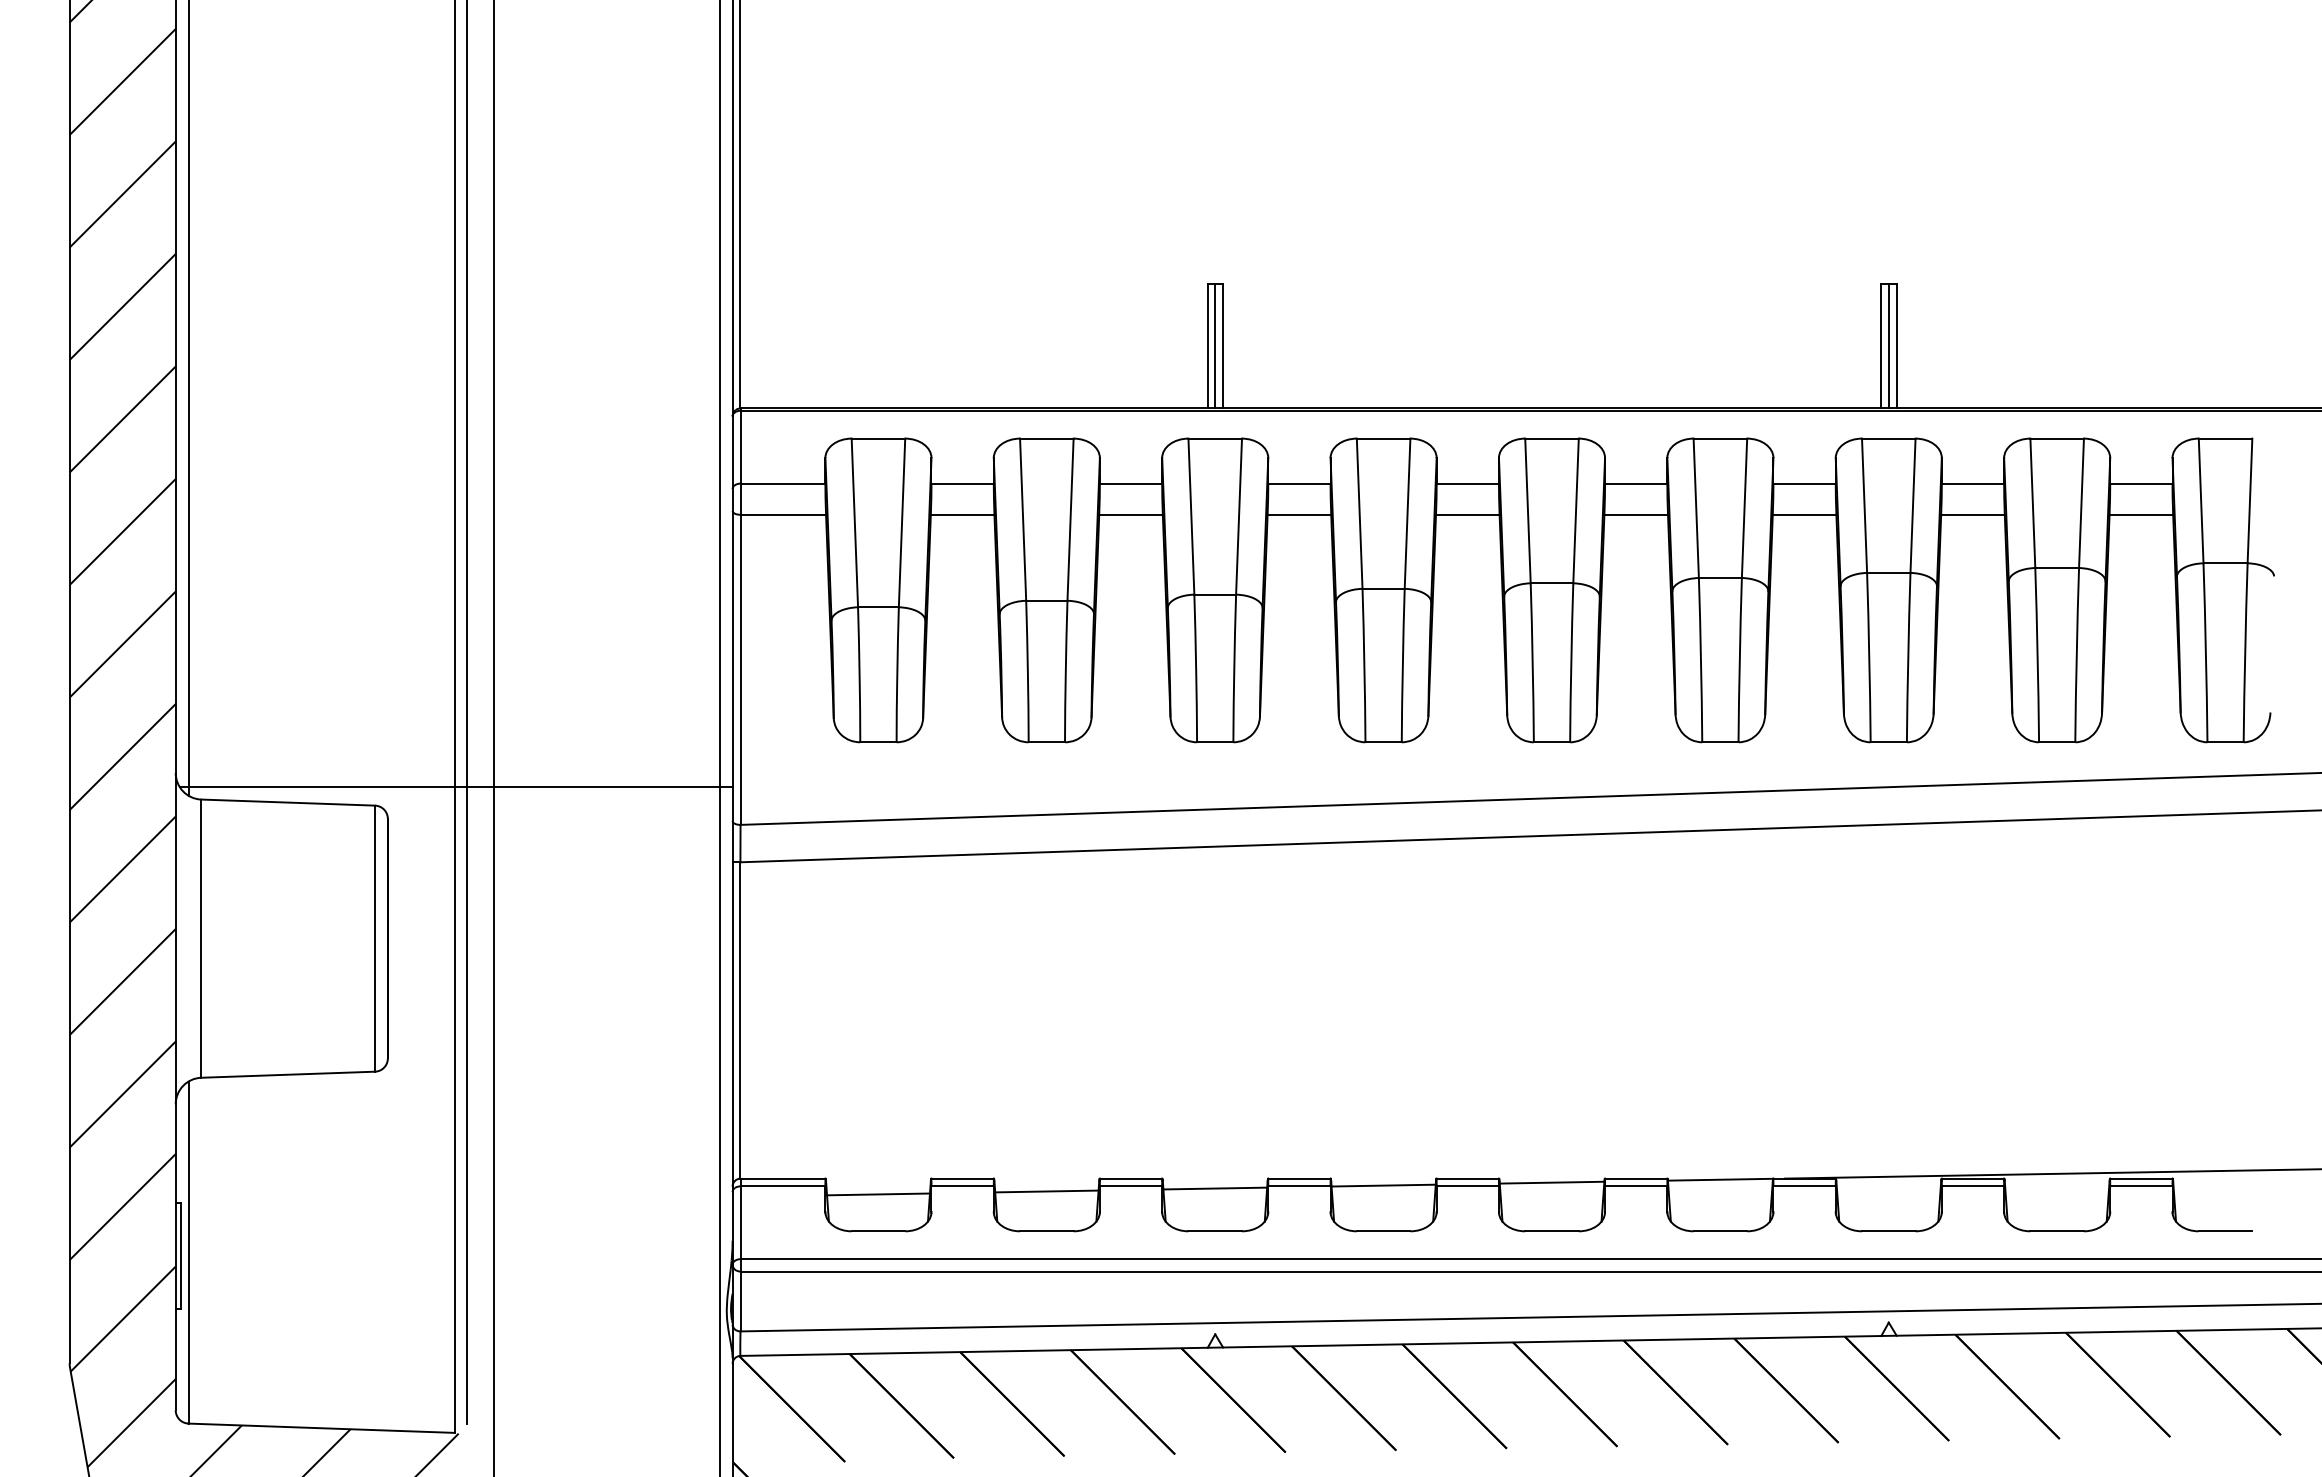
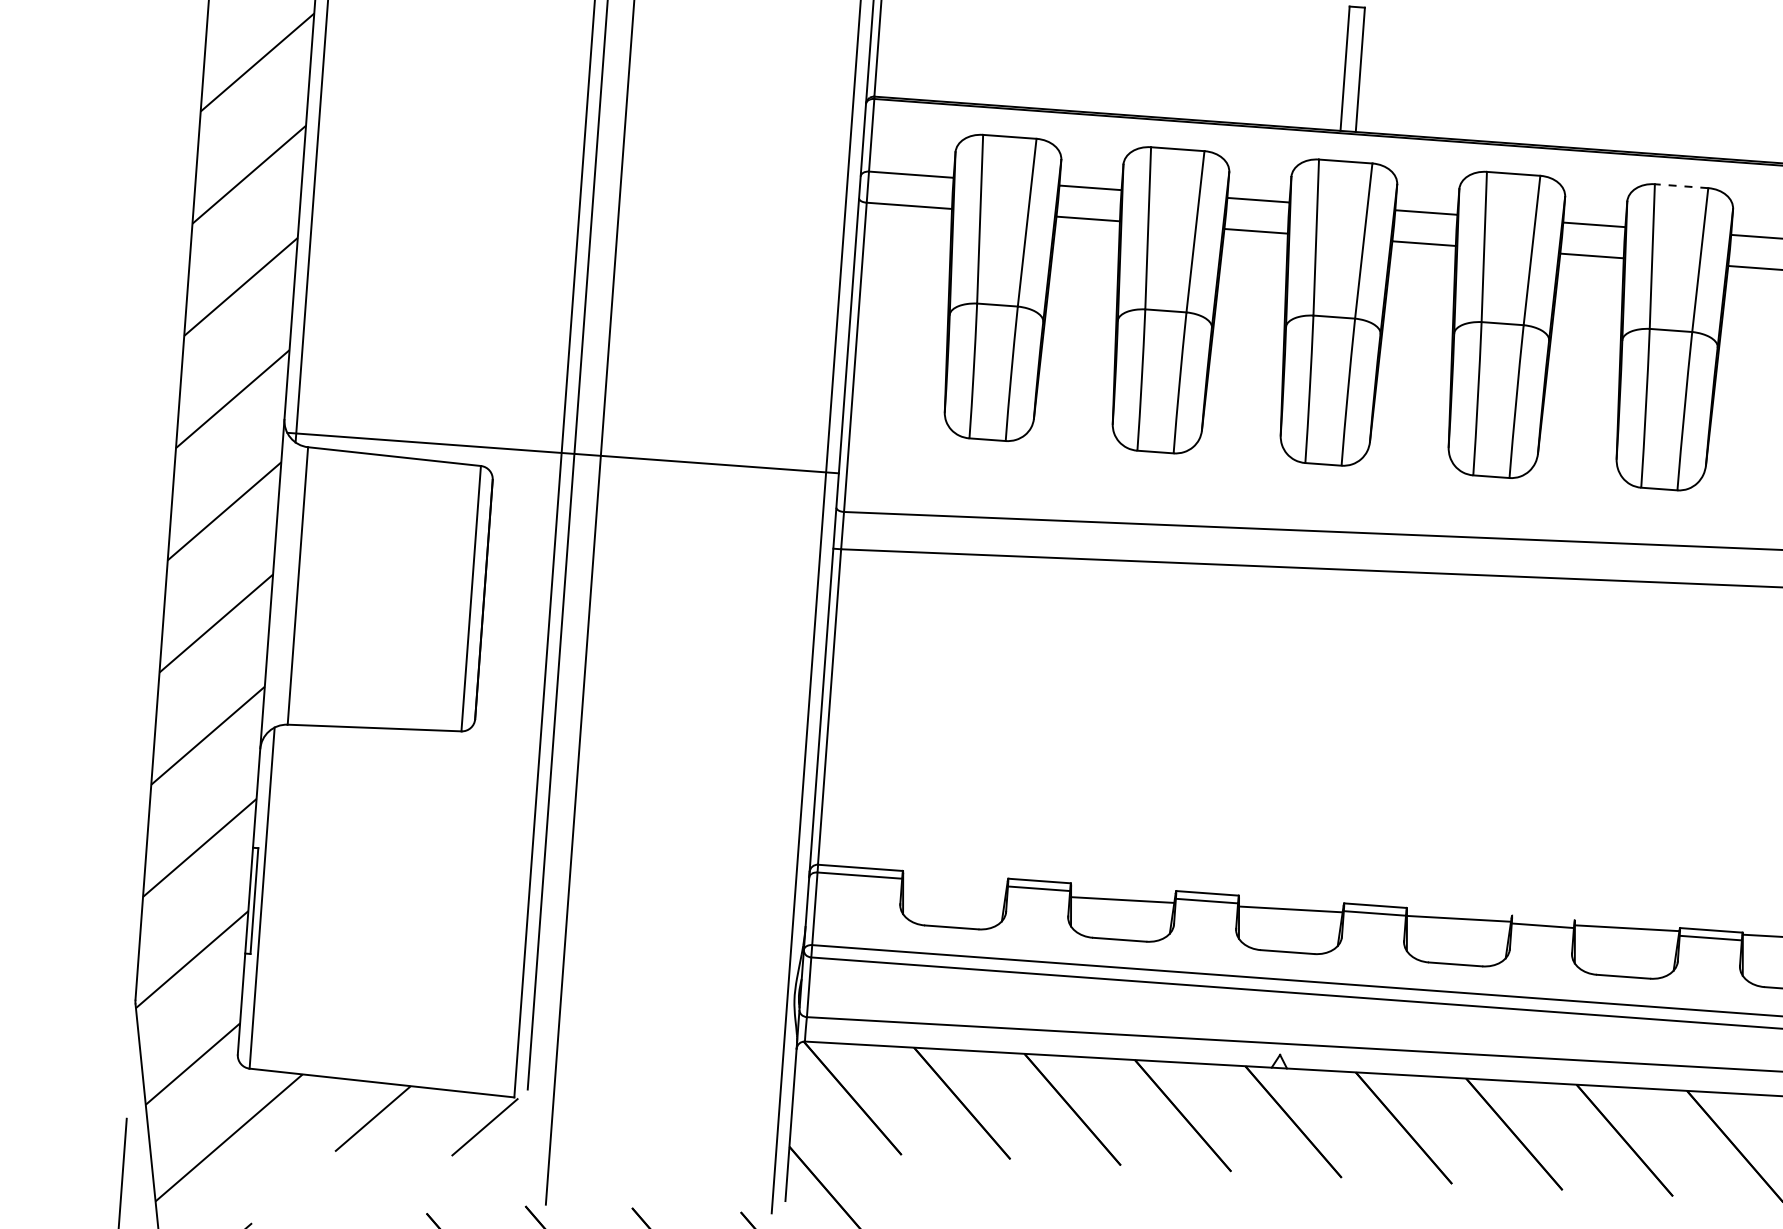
line: (1215, 345) -> (1352, 68), removed
line: (1552, 438) -> (1682, 186), solid -> dashed
line: (1467, 1178) -> (1543, 917), removed
line: (878, 1194) -> (954, 890), removed

